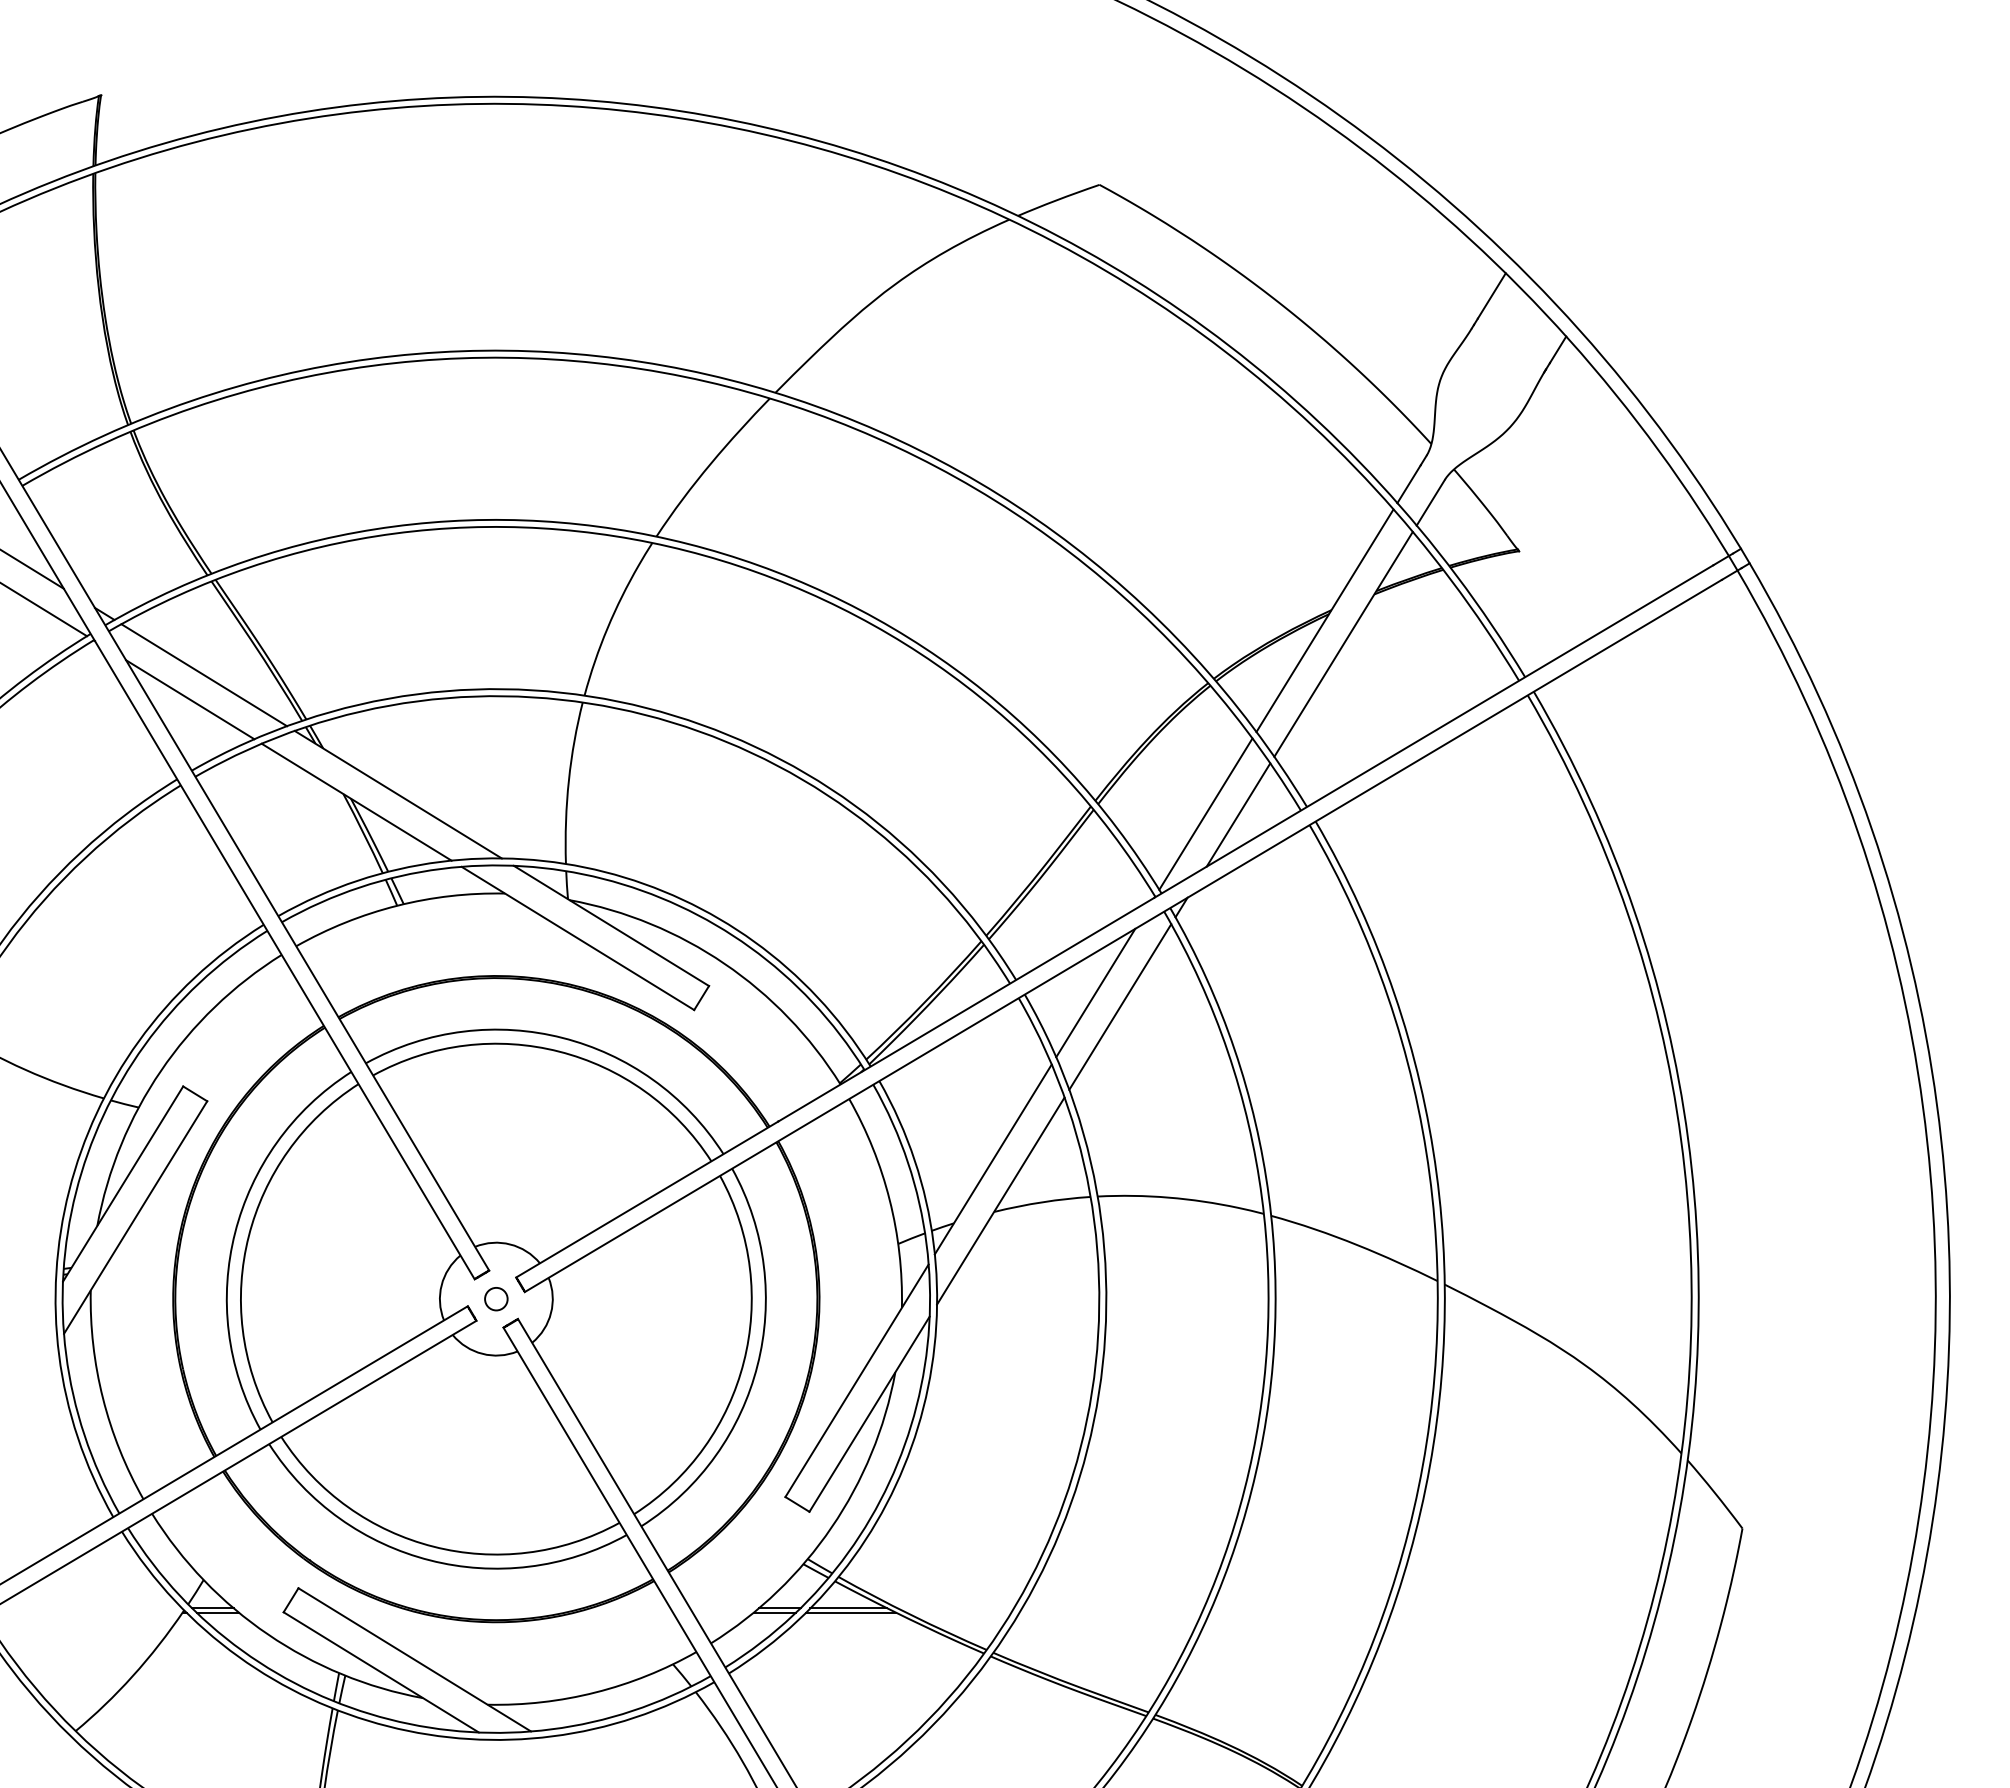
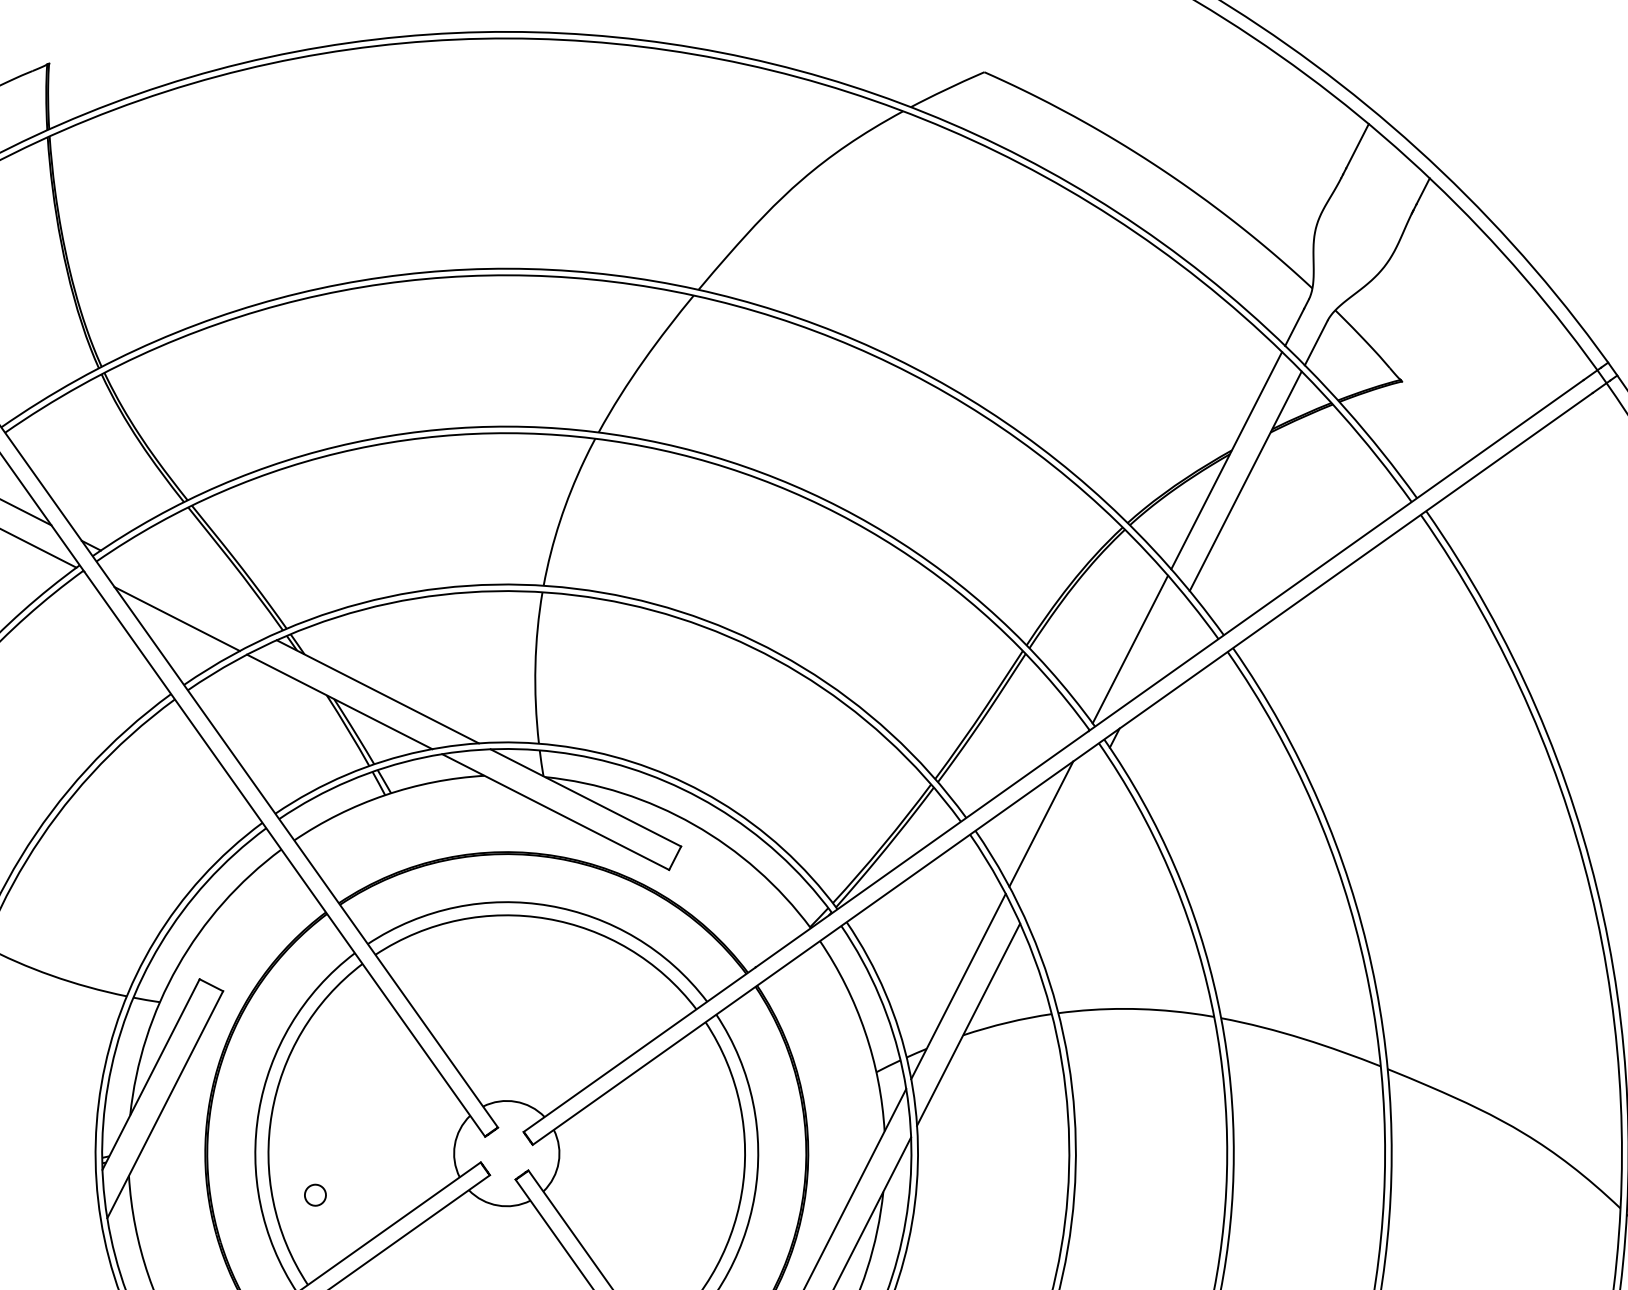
line: (204, 675) -> (188, 595), removed
line: (1238, 814) -> (1160, 647), removed
line: (1120, 1006) -> (1065, 834), removed
circle: (496, 1299) -> (315, 1195), moved

